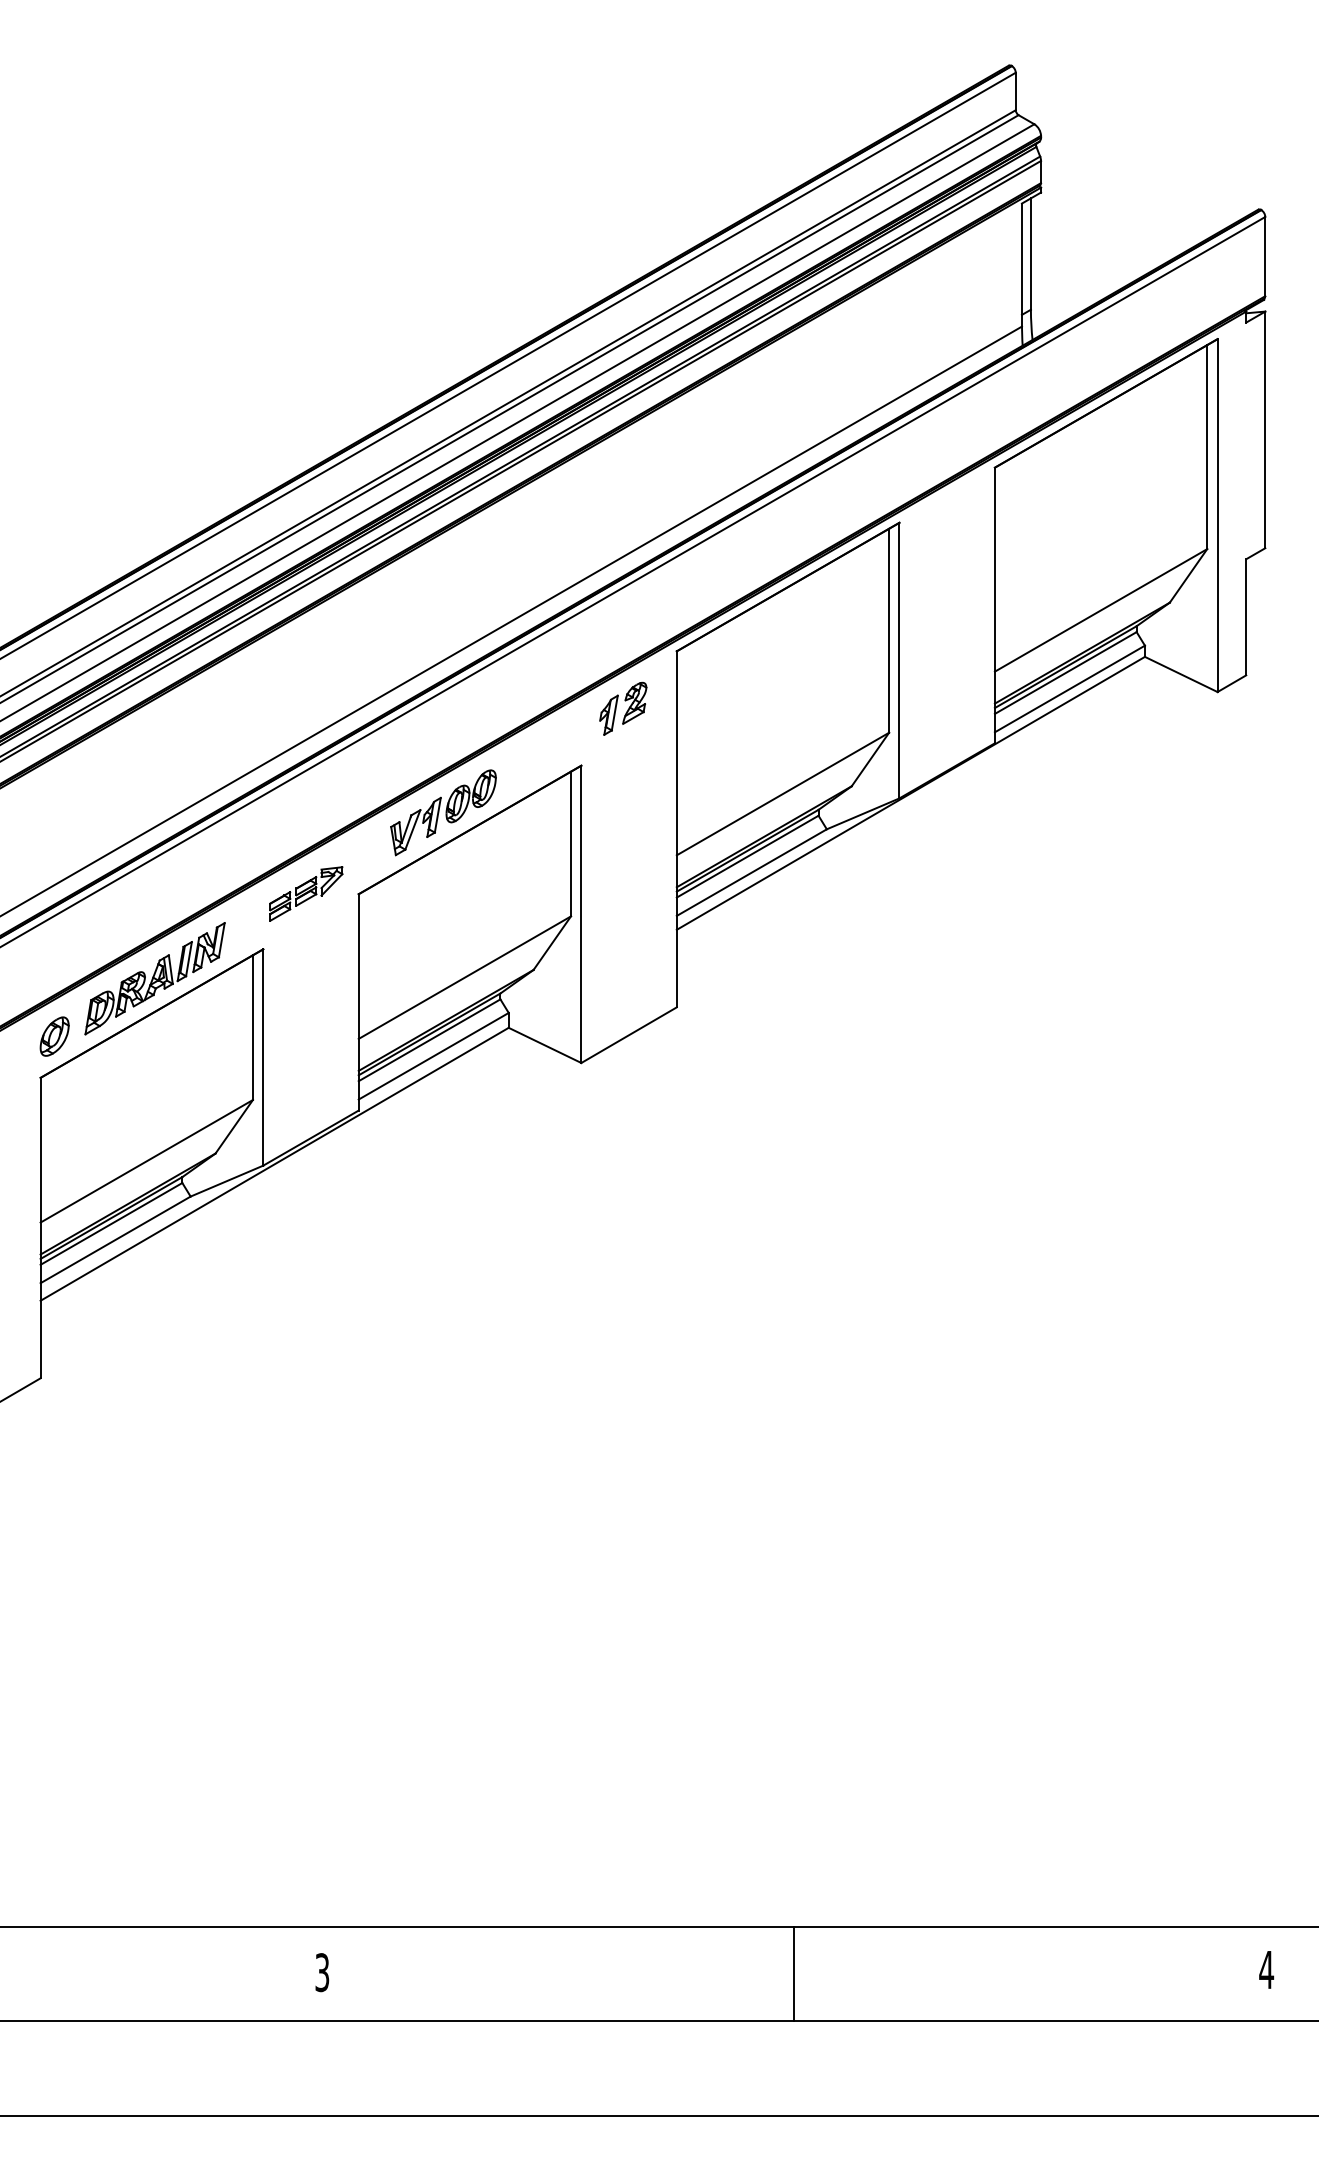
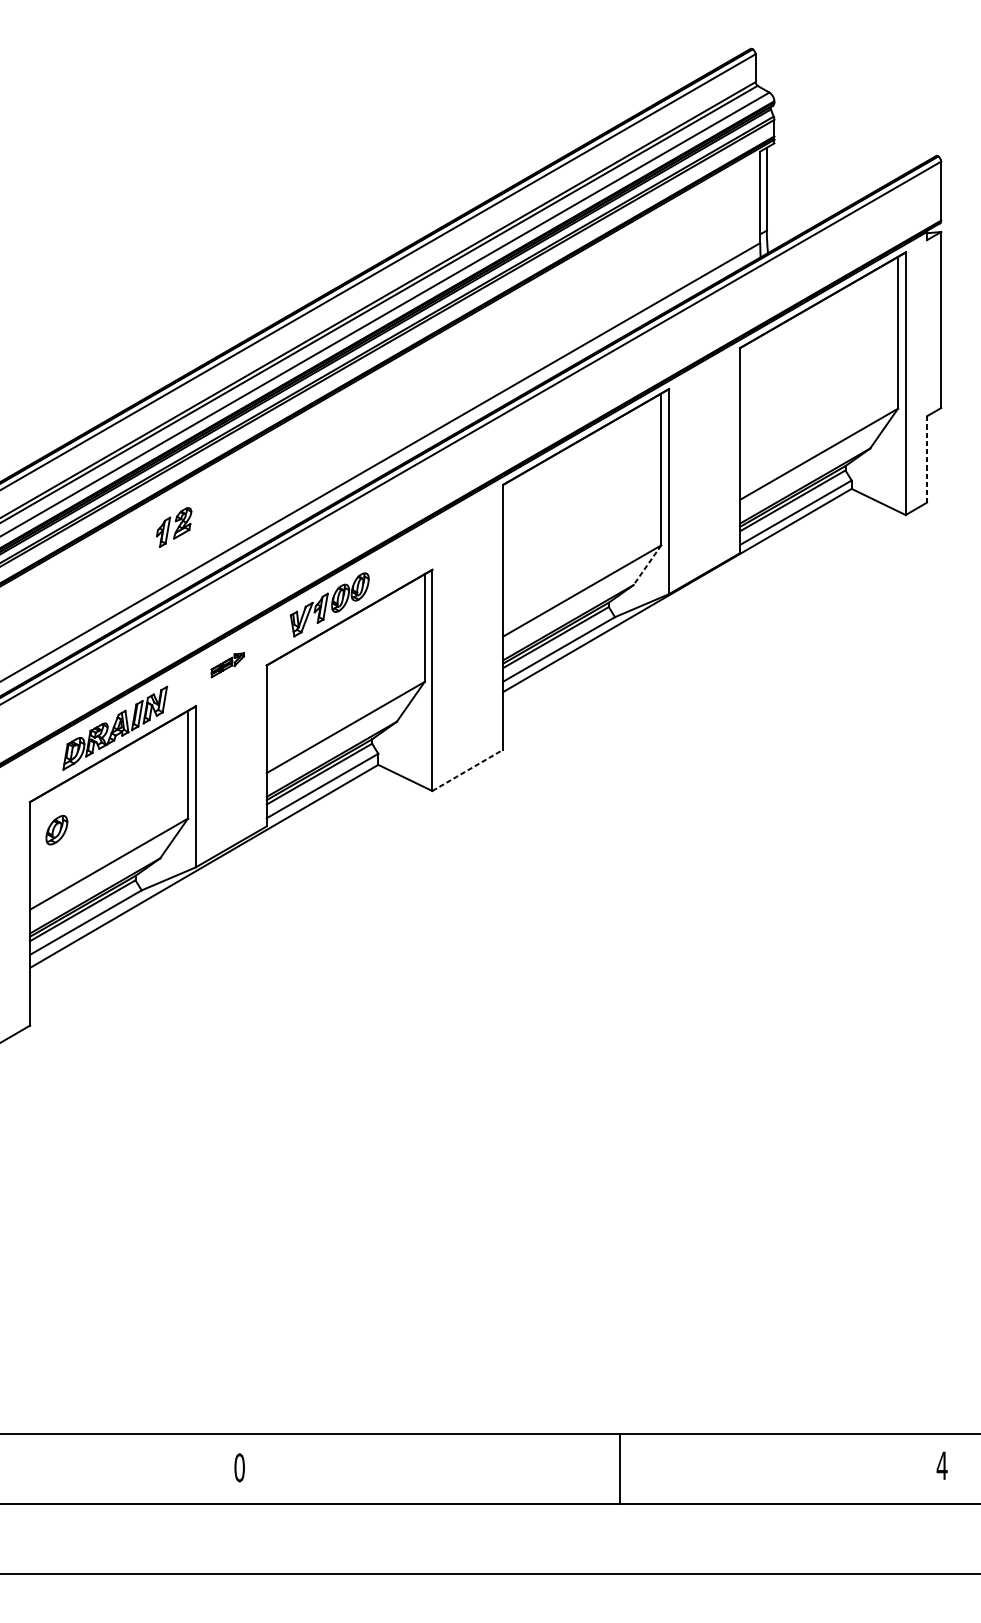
line: (1246, 617) -> (927, 459), solid -> dashed
part: (623, 708) -> (174, 527), moved
line: (870, 759) -> (647, 565), solid -> dashed
part: (306, 893) -> (227, 664), size x0.6
line: (629, 1034) -> (468, 769), solid -> dashed
part: (54, 1036) -> (56, 830), moved
text: (322, 1972) -> (239, 1467), 3 -> 0
line: (793, 1973) -> (619, 1468), moved

